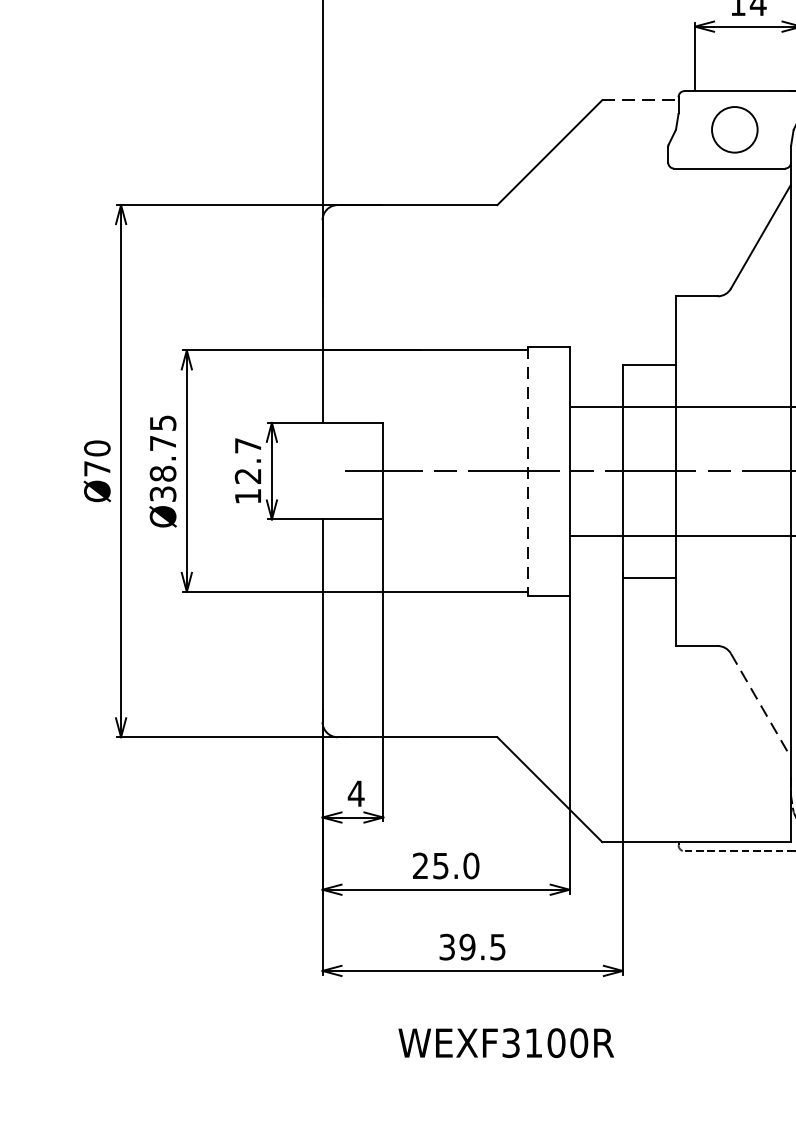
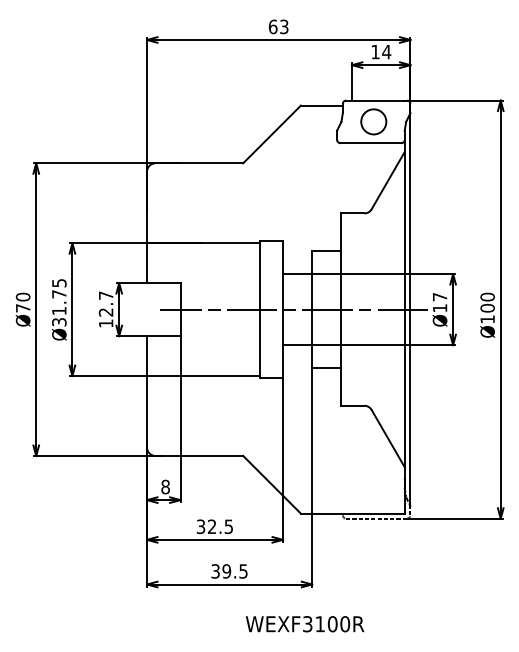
line: (639, 100) -> (321, 105), dashed -> solid
text: (163, 472) -> (59, 310), Ø38.75 -> Ø31.75
line: (527, 472) -> (259, 310), dashed -> solid
line: (761, 705) -> (388, 438), dashed -> solid
text: (356, 792) -> (165, 486), 4 -> 8
text: (445, 865) -> (214, 526), 25.0 -> 32.5
text: (507, 1043) -> (305, 624), moved

